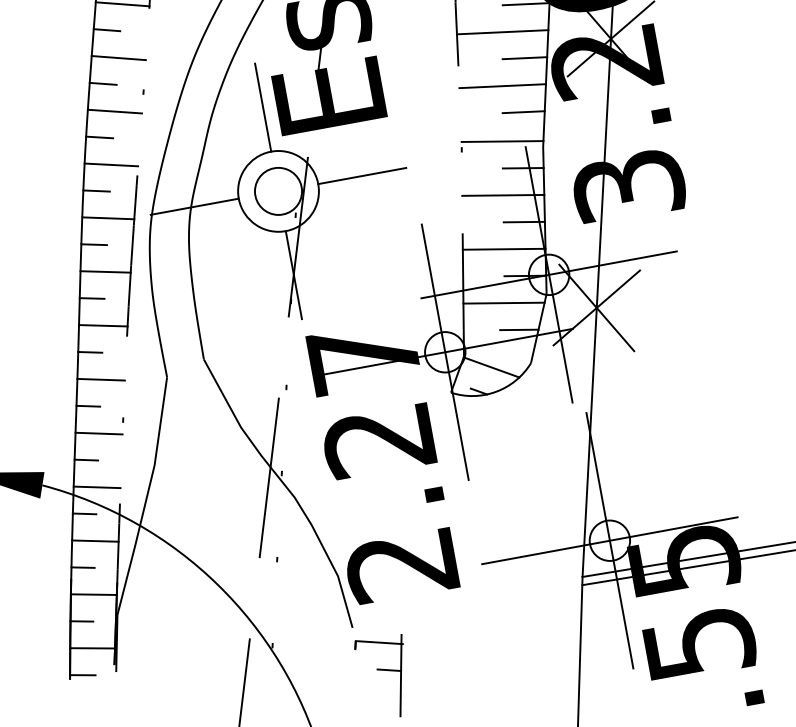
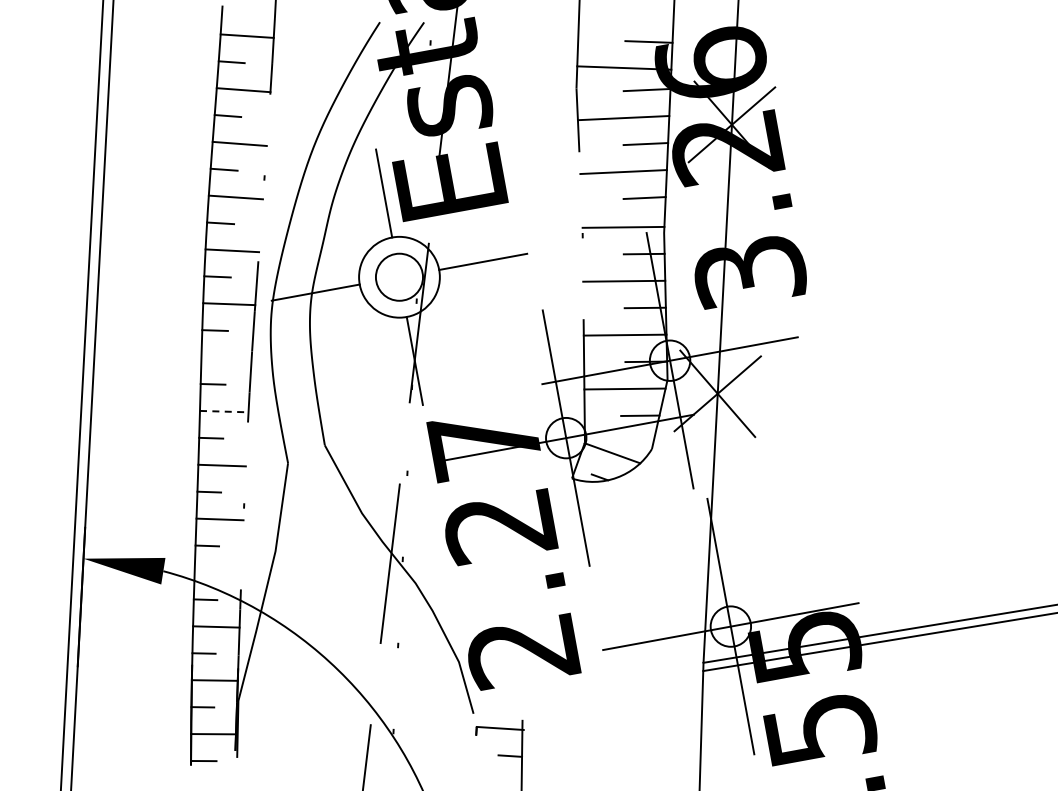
line: (105, 271) -> (226, 357), removed
line: (103, 325) -> (224, 411), solid -> dashed
line: (96, 486) -> (217, 572), removed

